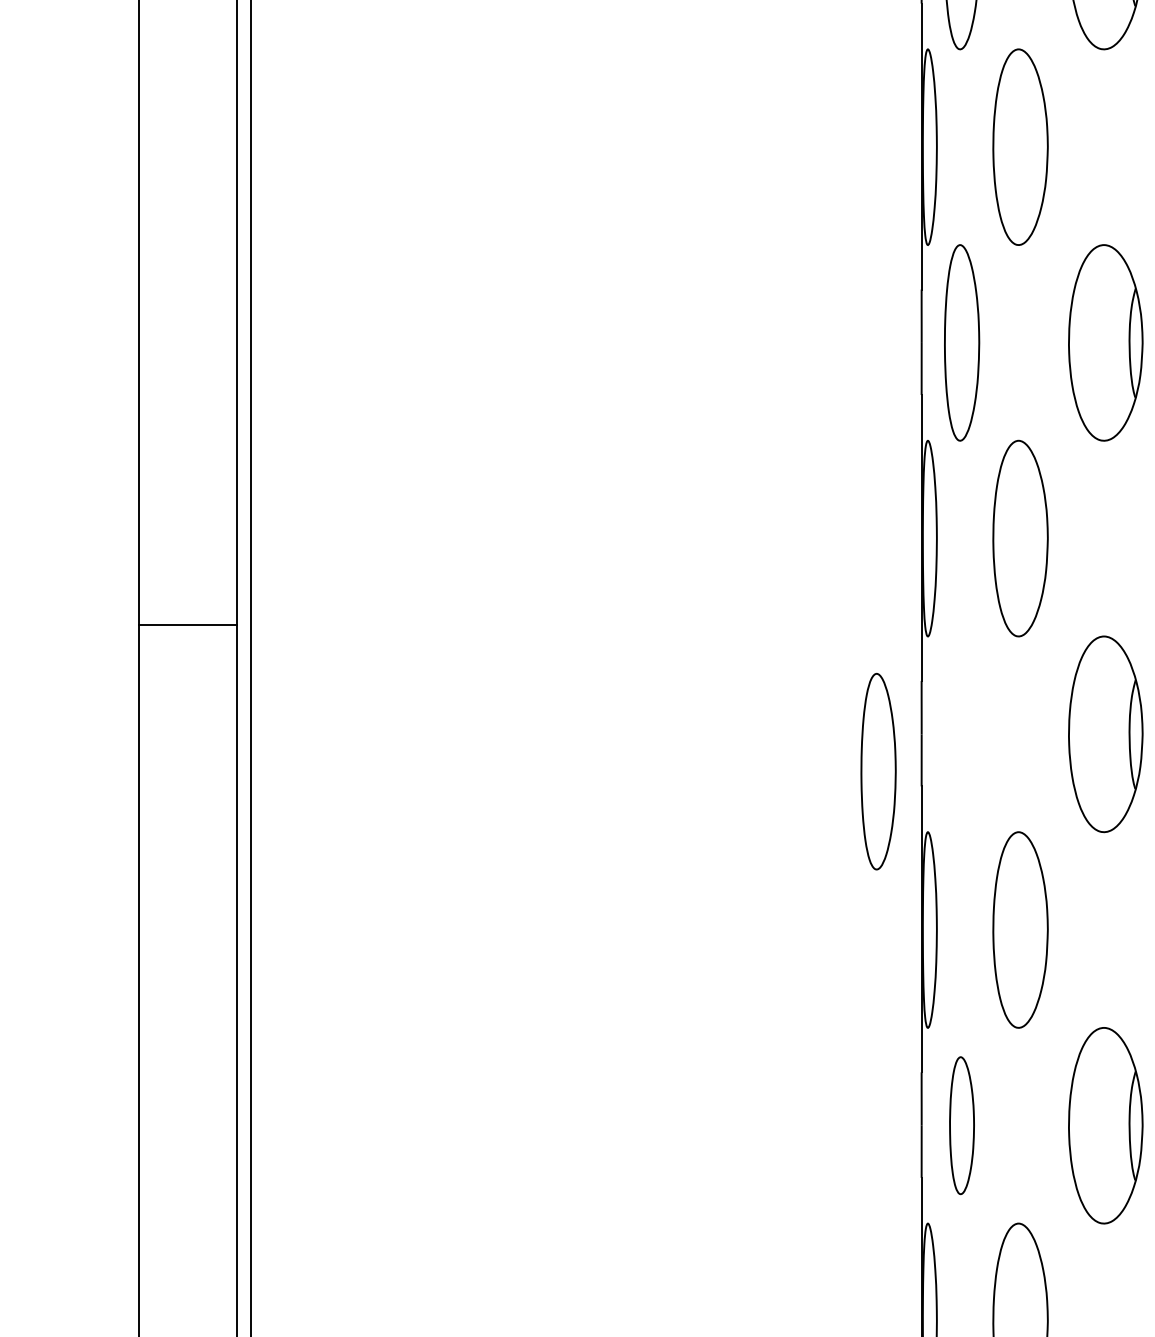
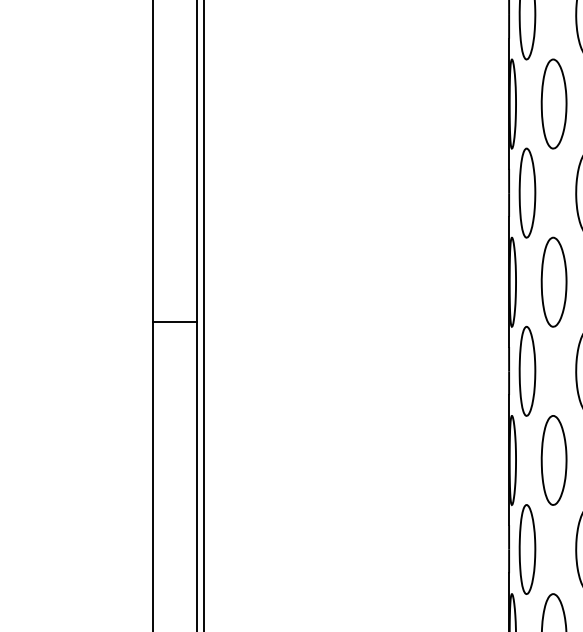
part: (878, 769) -> (527, 370), moved
part: (962, 1125) -> (527, 549), size x1.43

